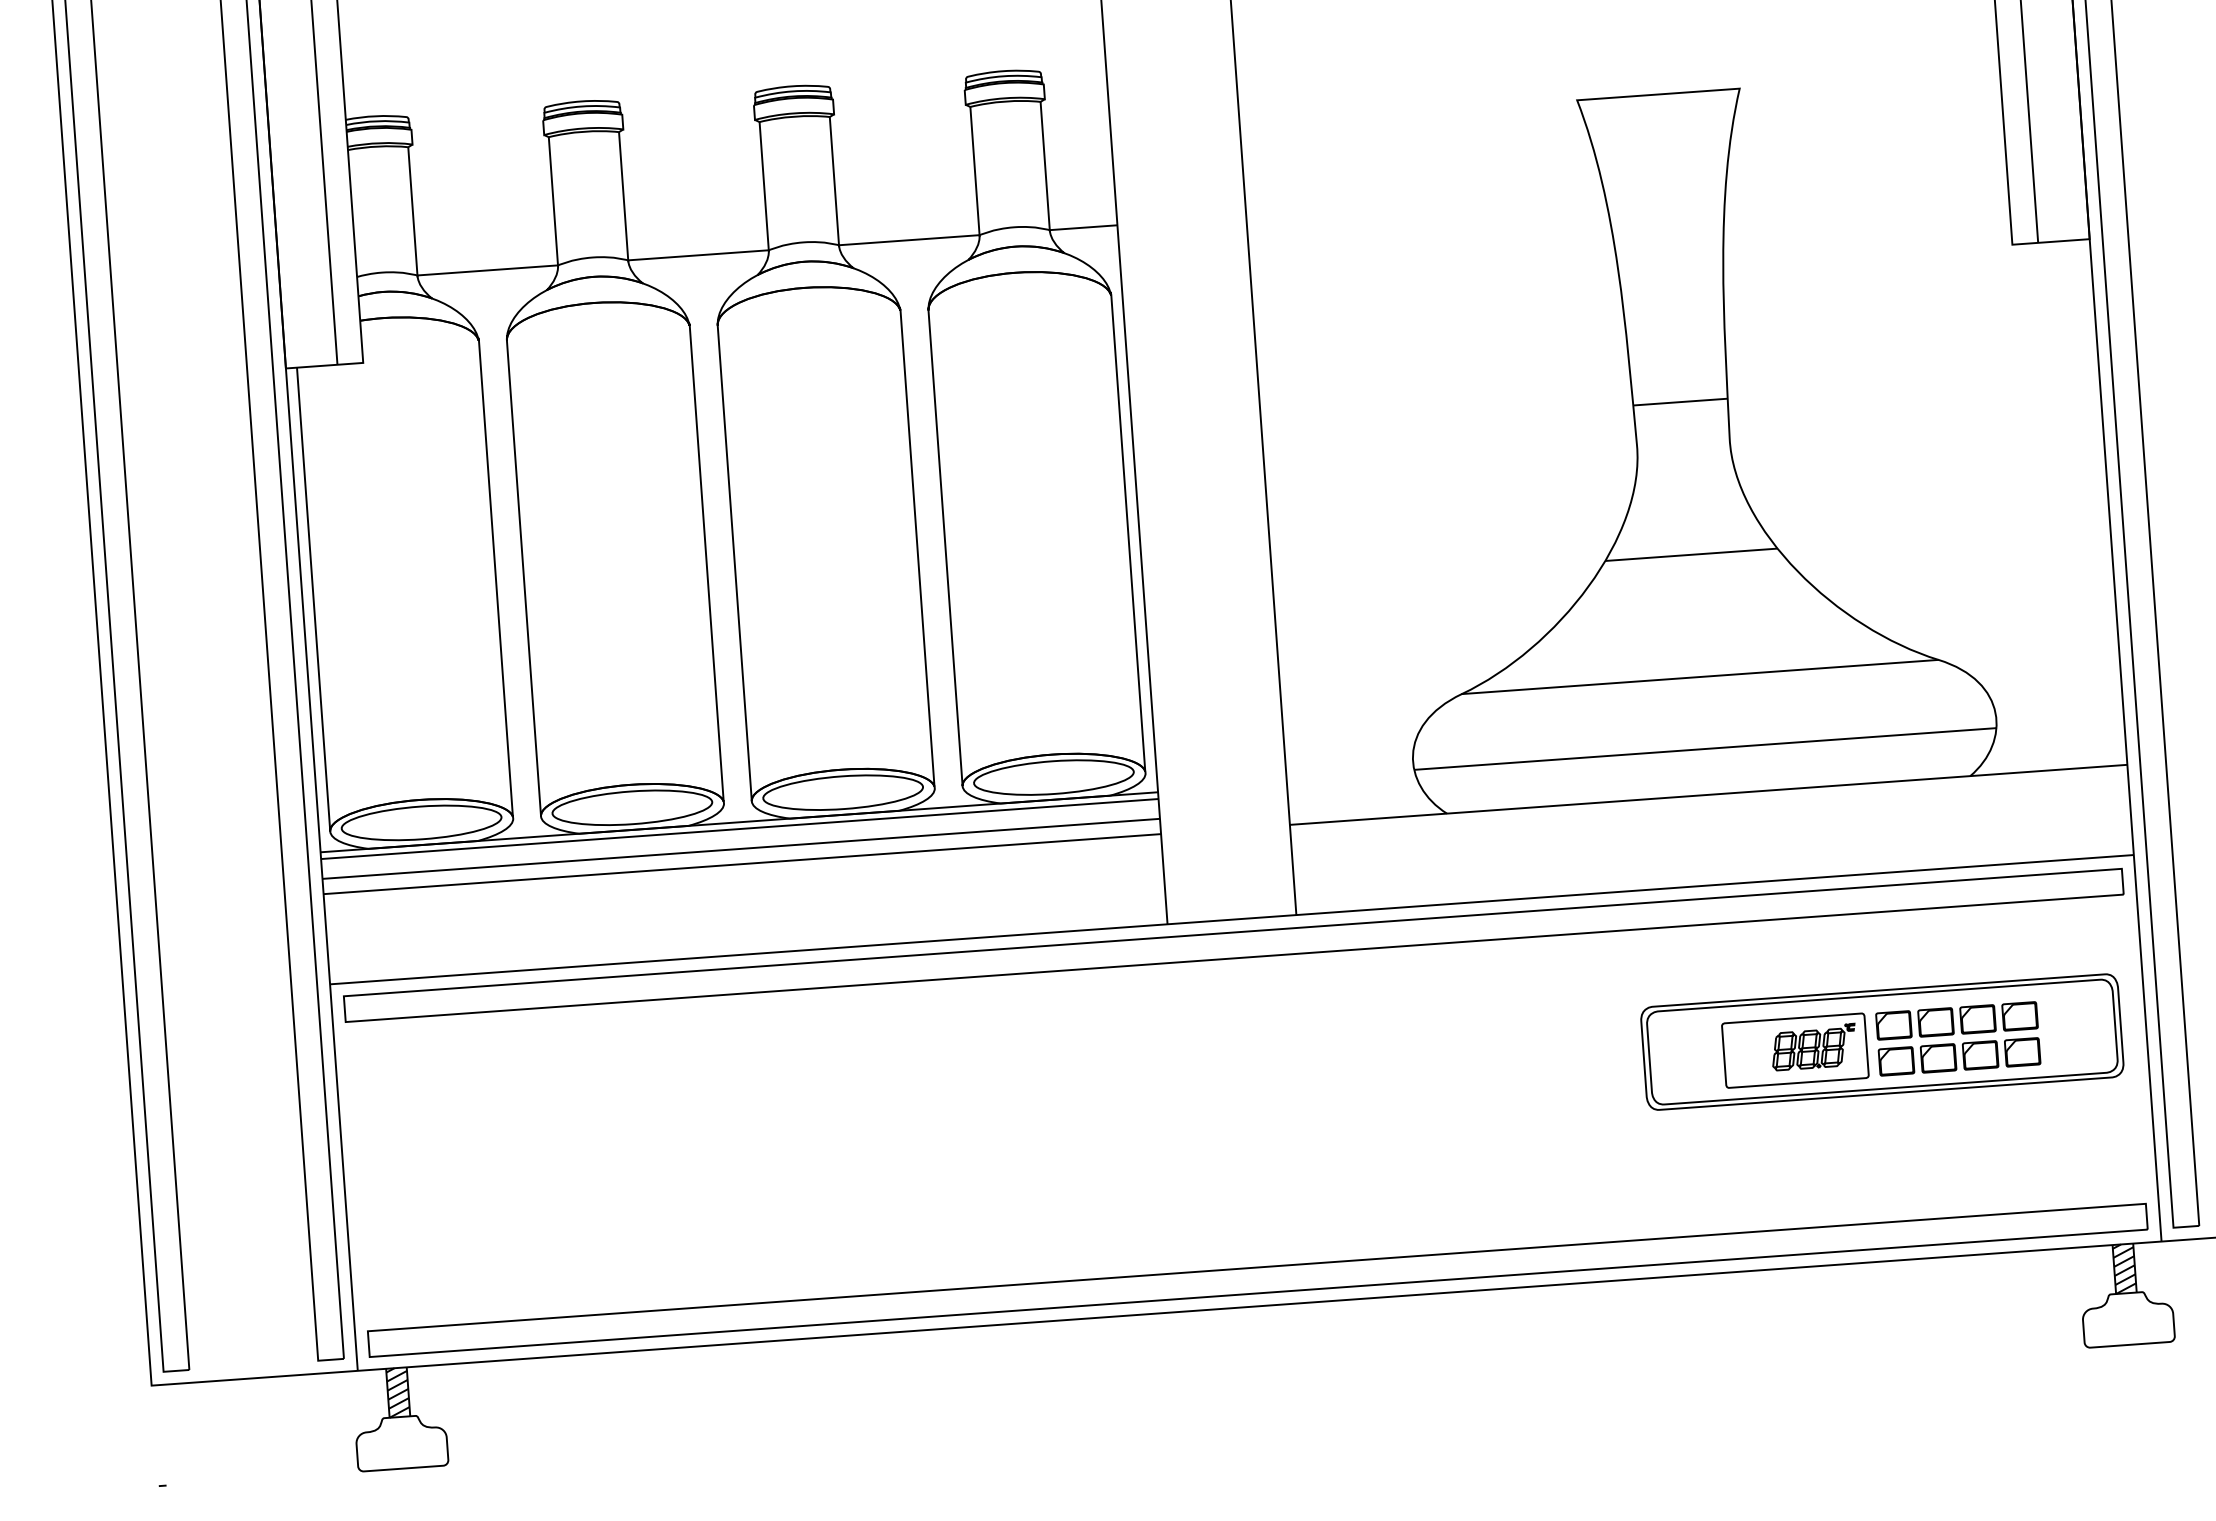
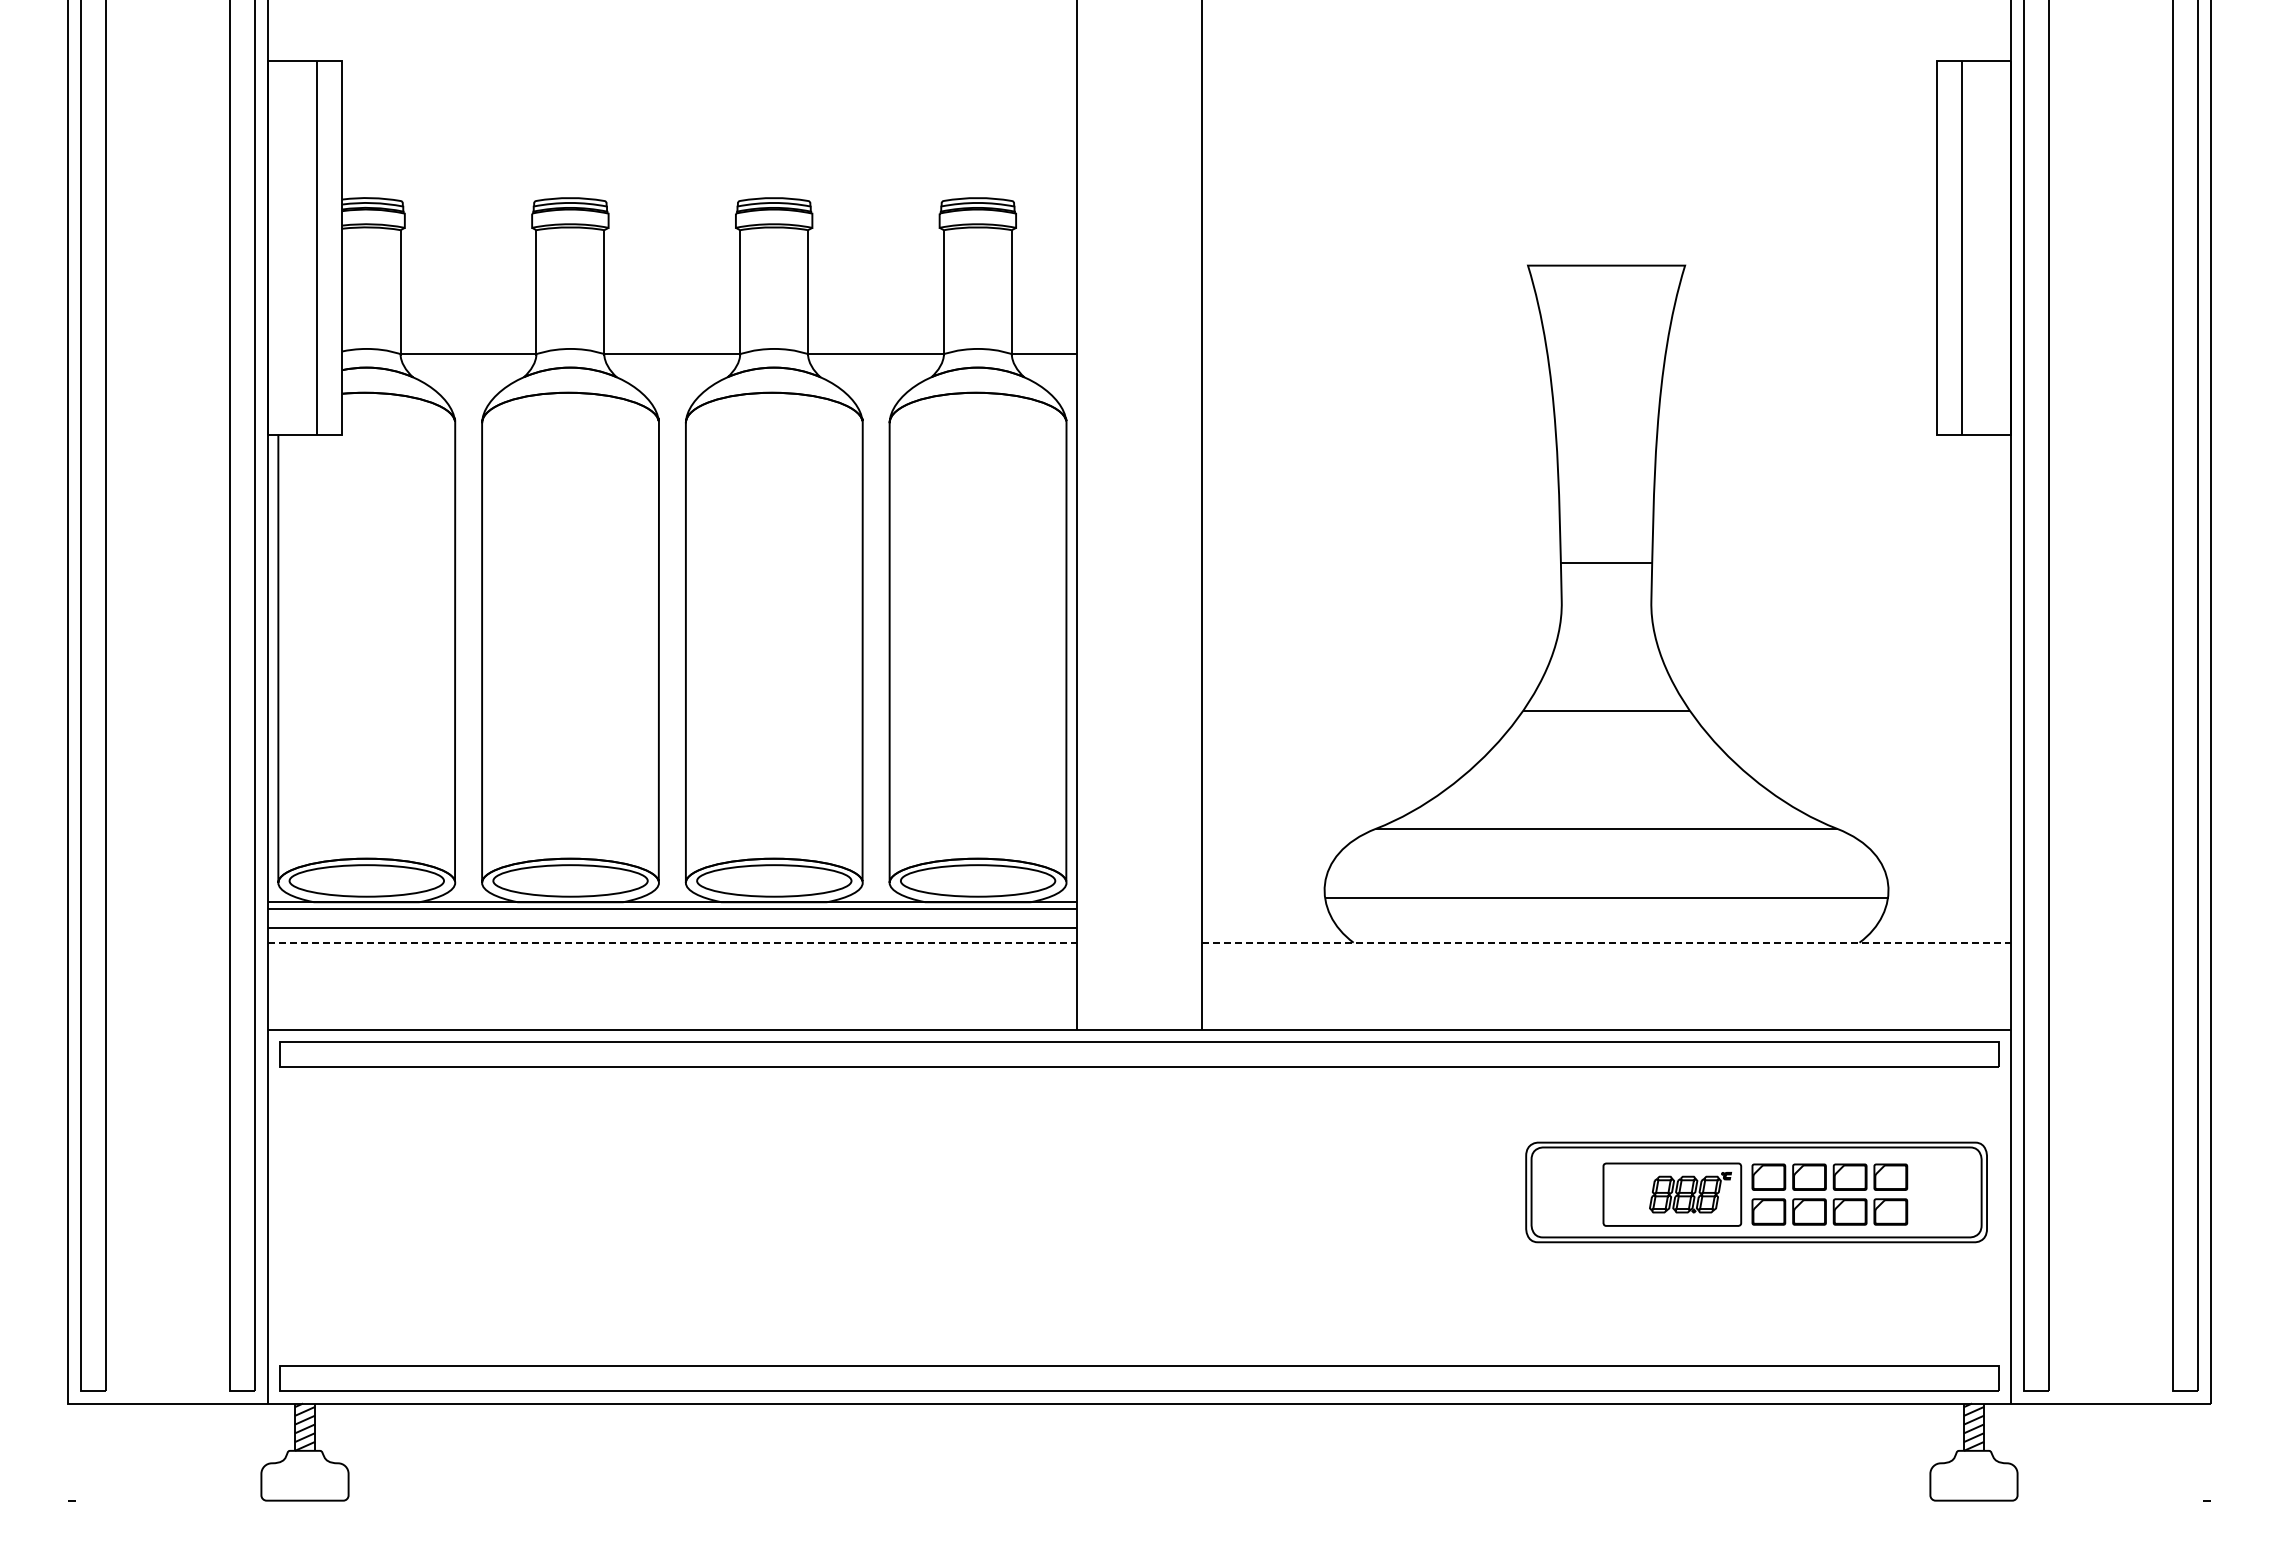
line: (1708, 794) -> (1606, 942), solid -> dashed
line: (742, 863) -> (672, 942), solid -> dashed

